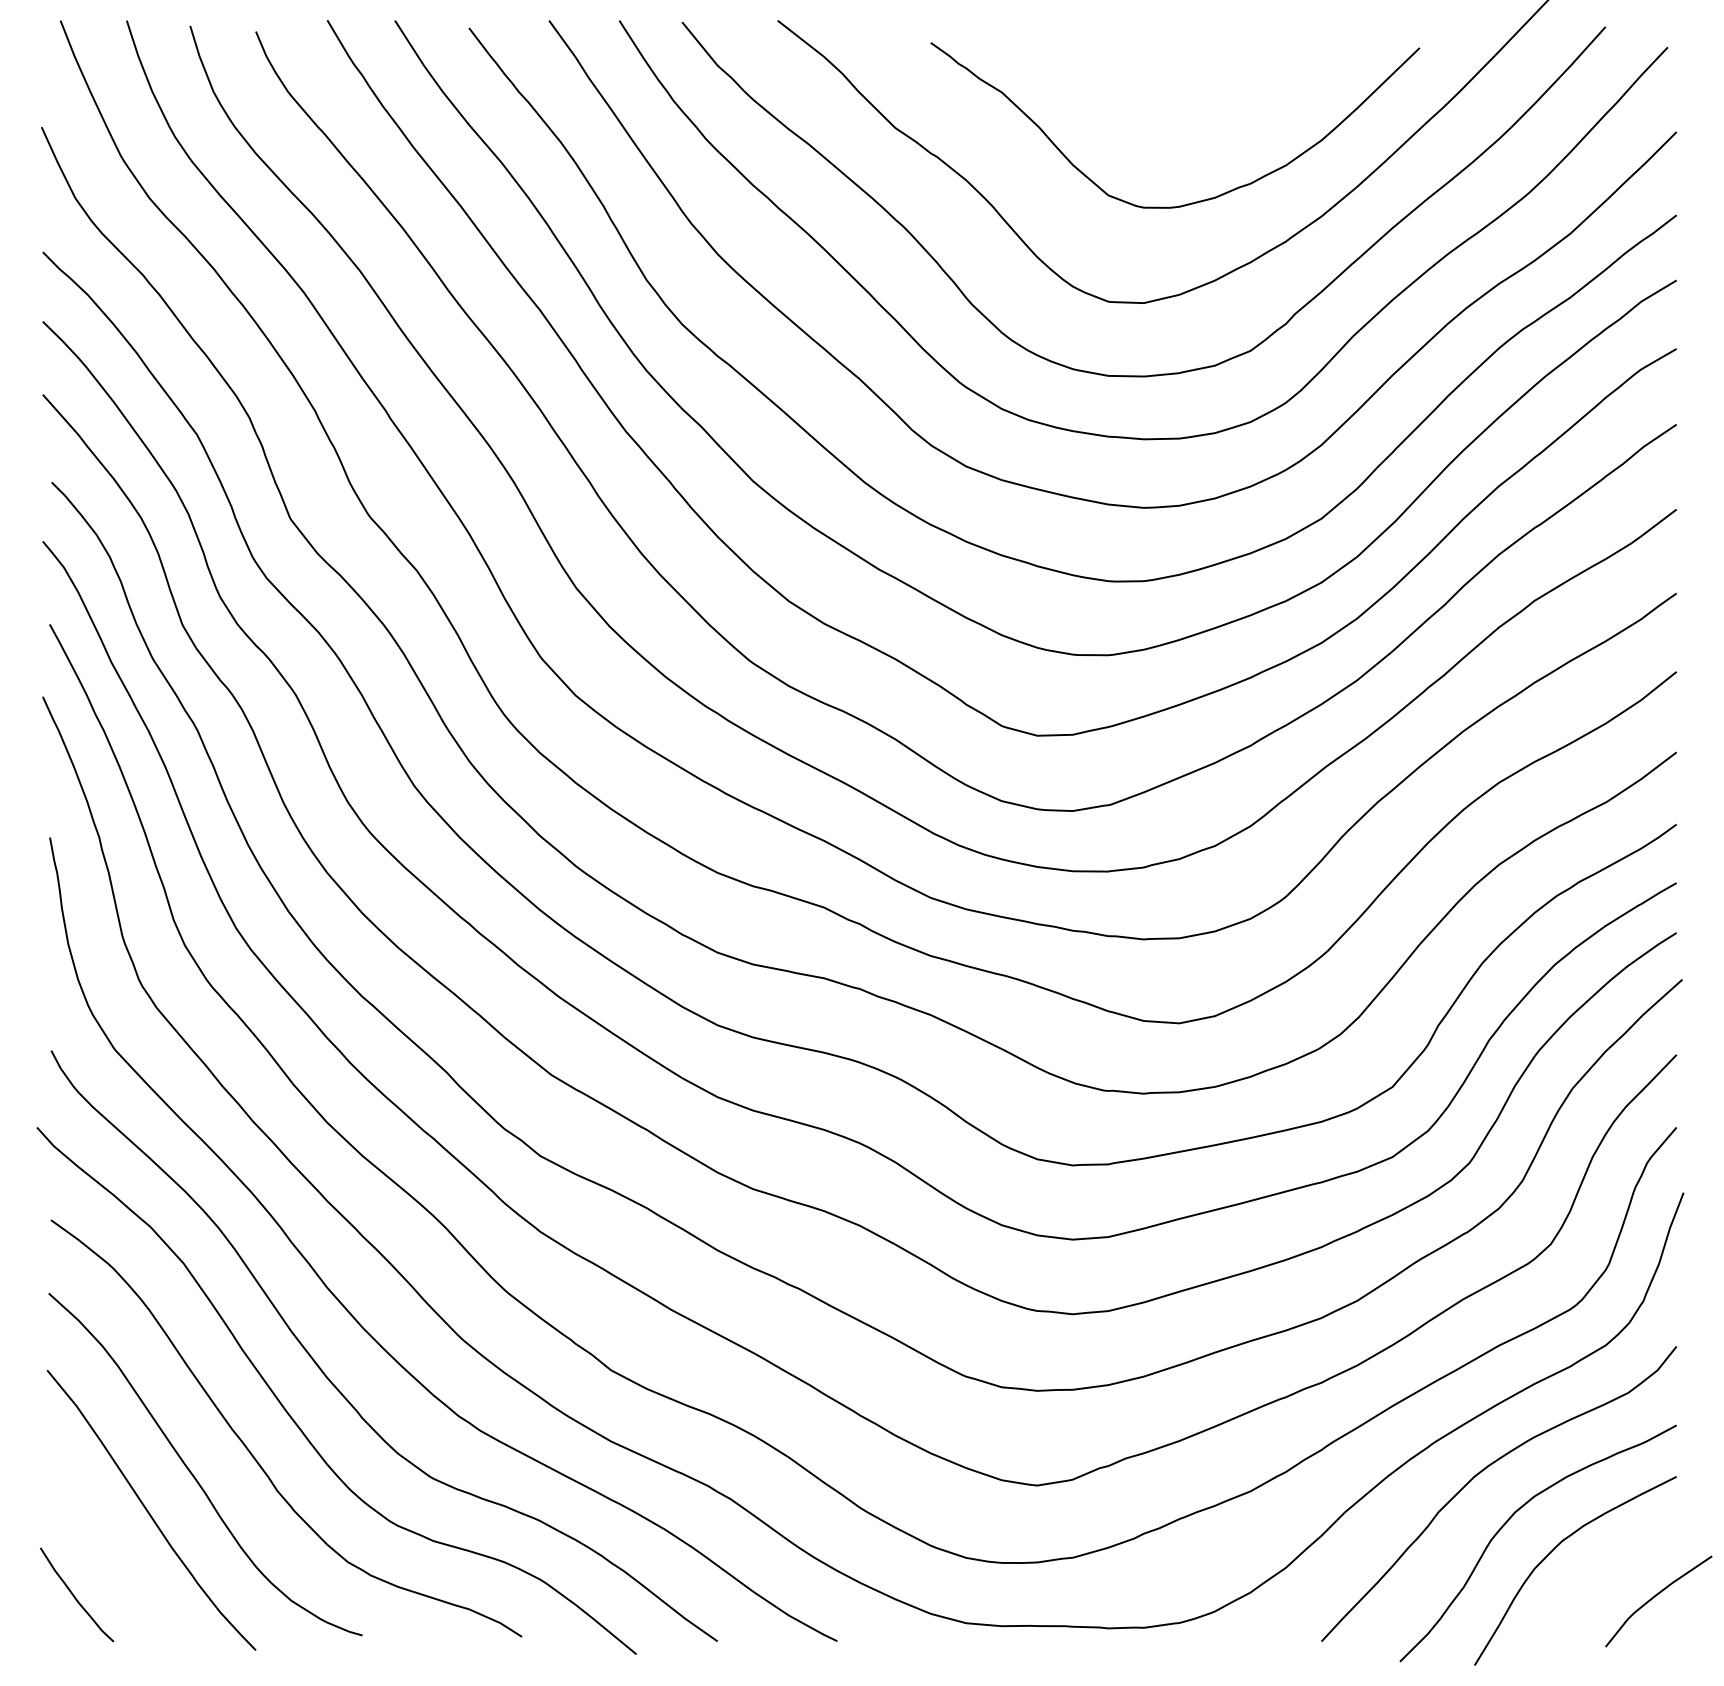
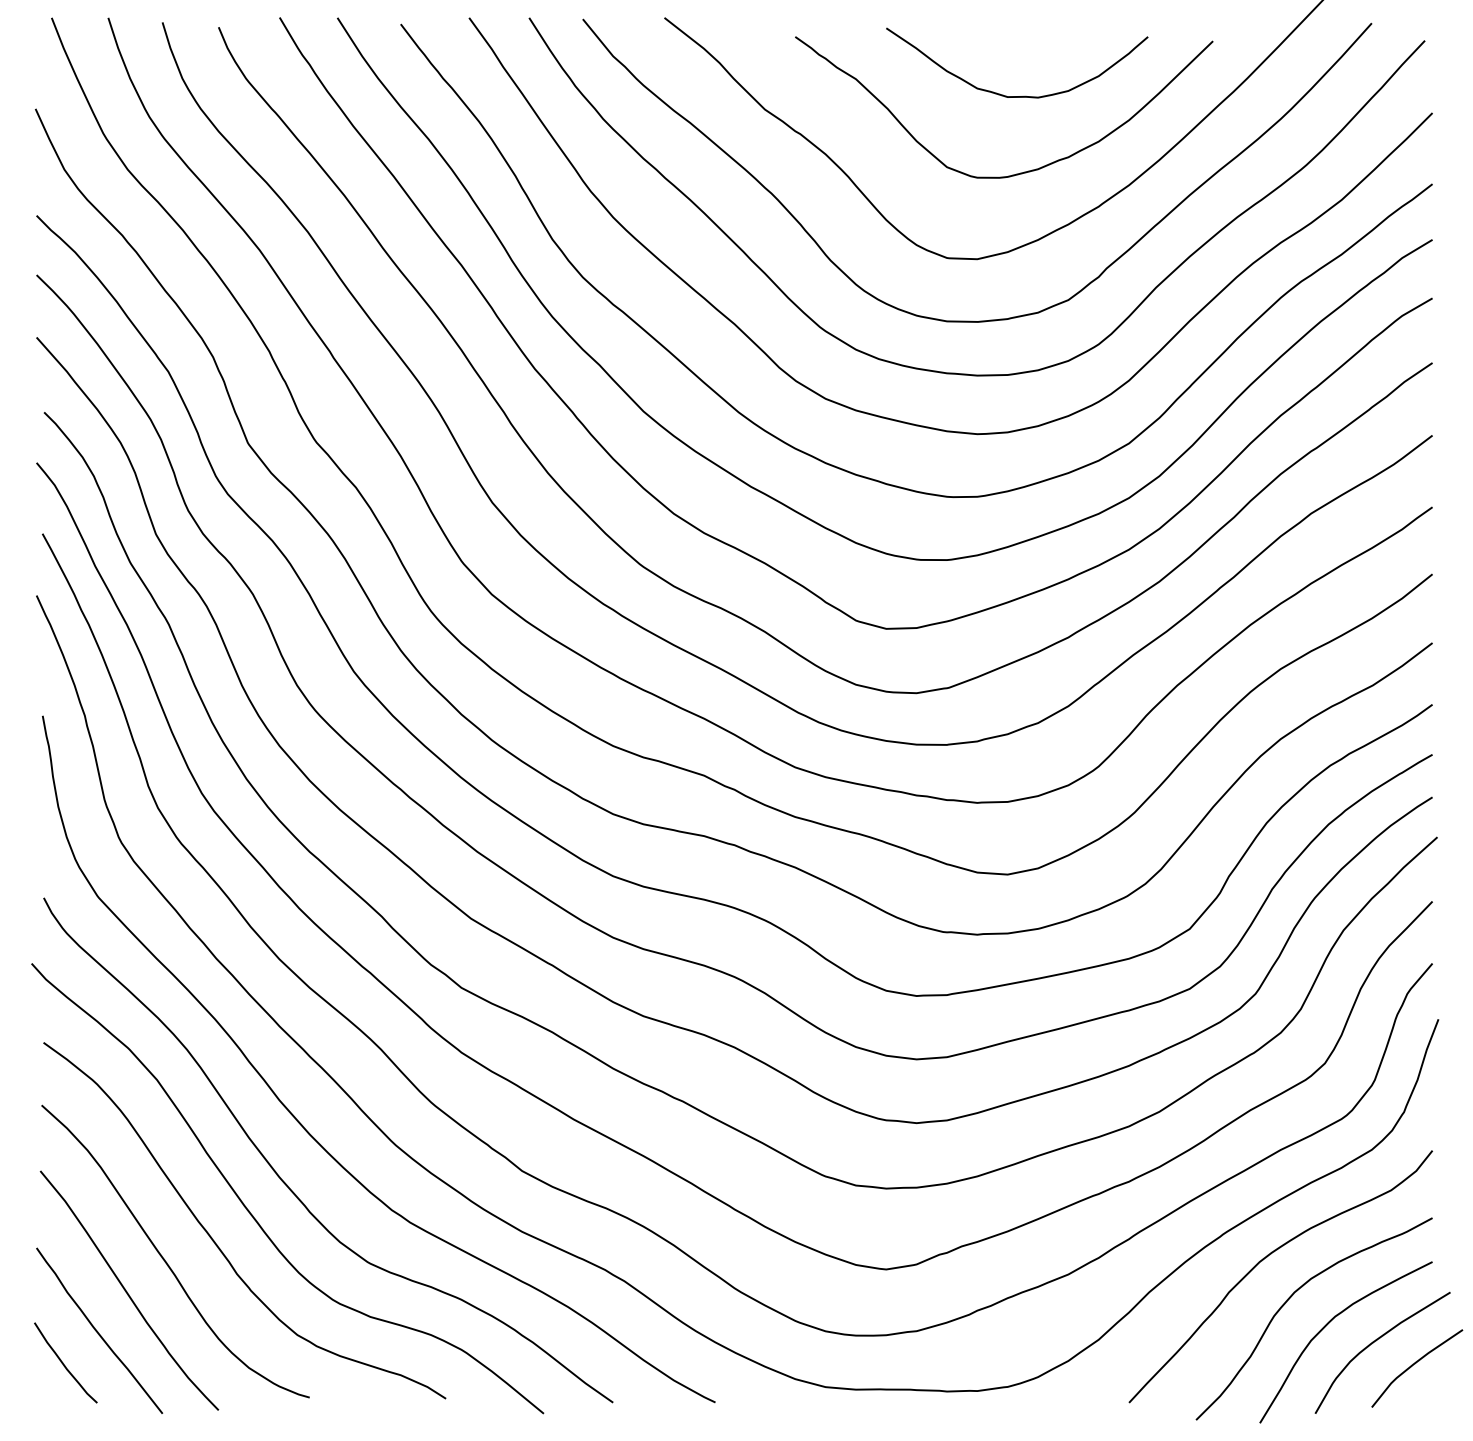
curve: (1190, 112) -> (1017, 96), added
curve: (114, 1557) -> (97, 1330), added
curve: (1608, 1571) -> (1374, 1342), added

